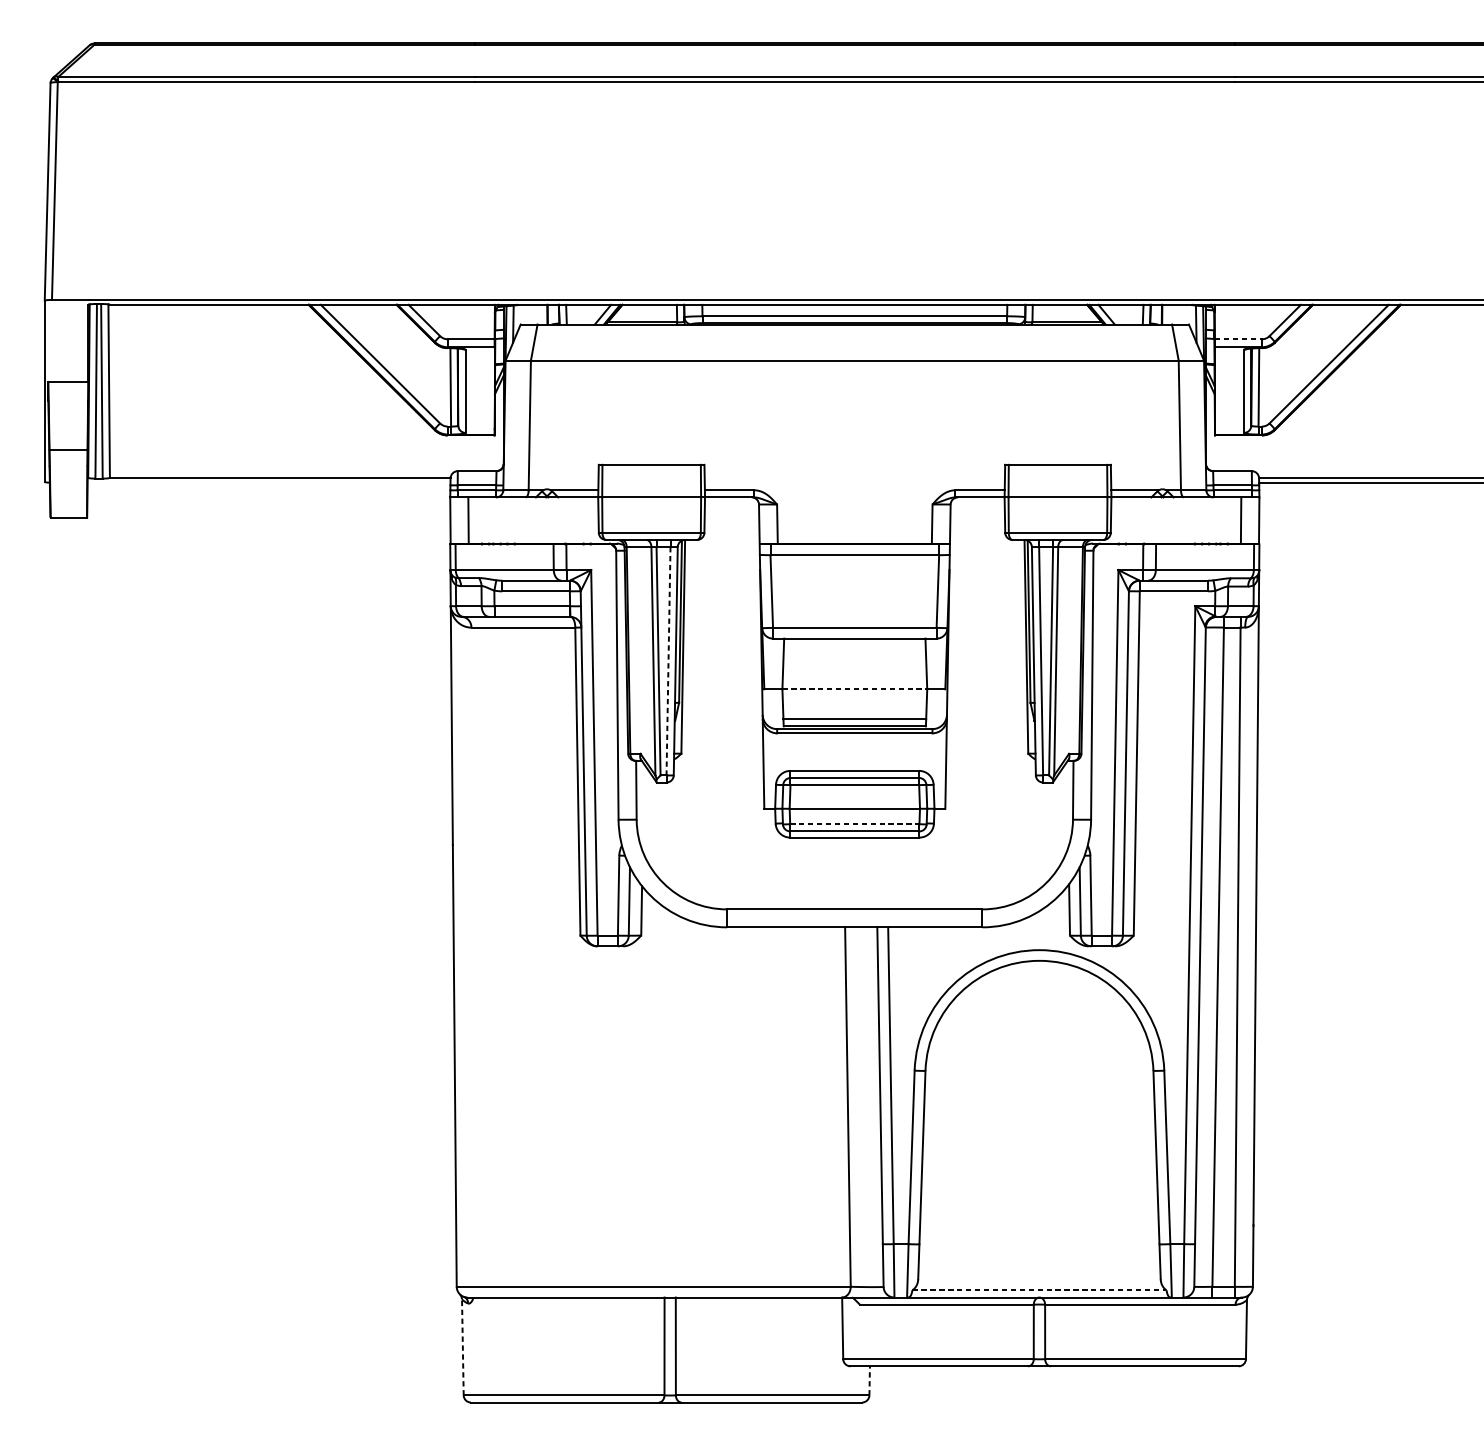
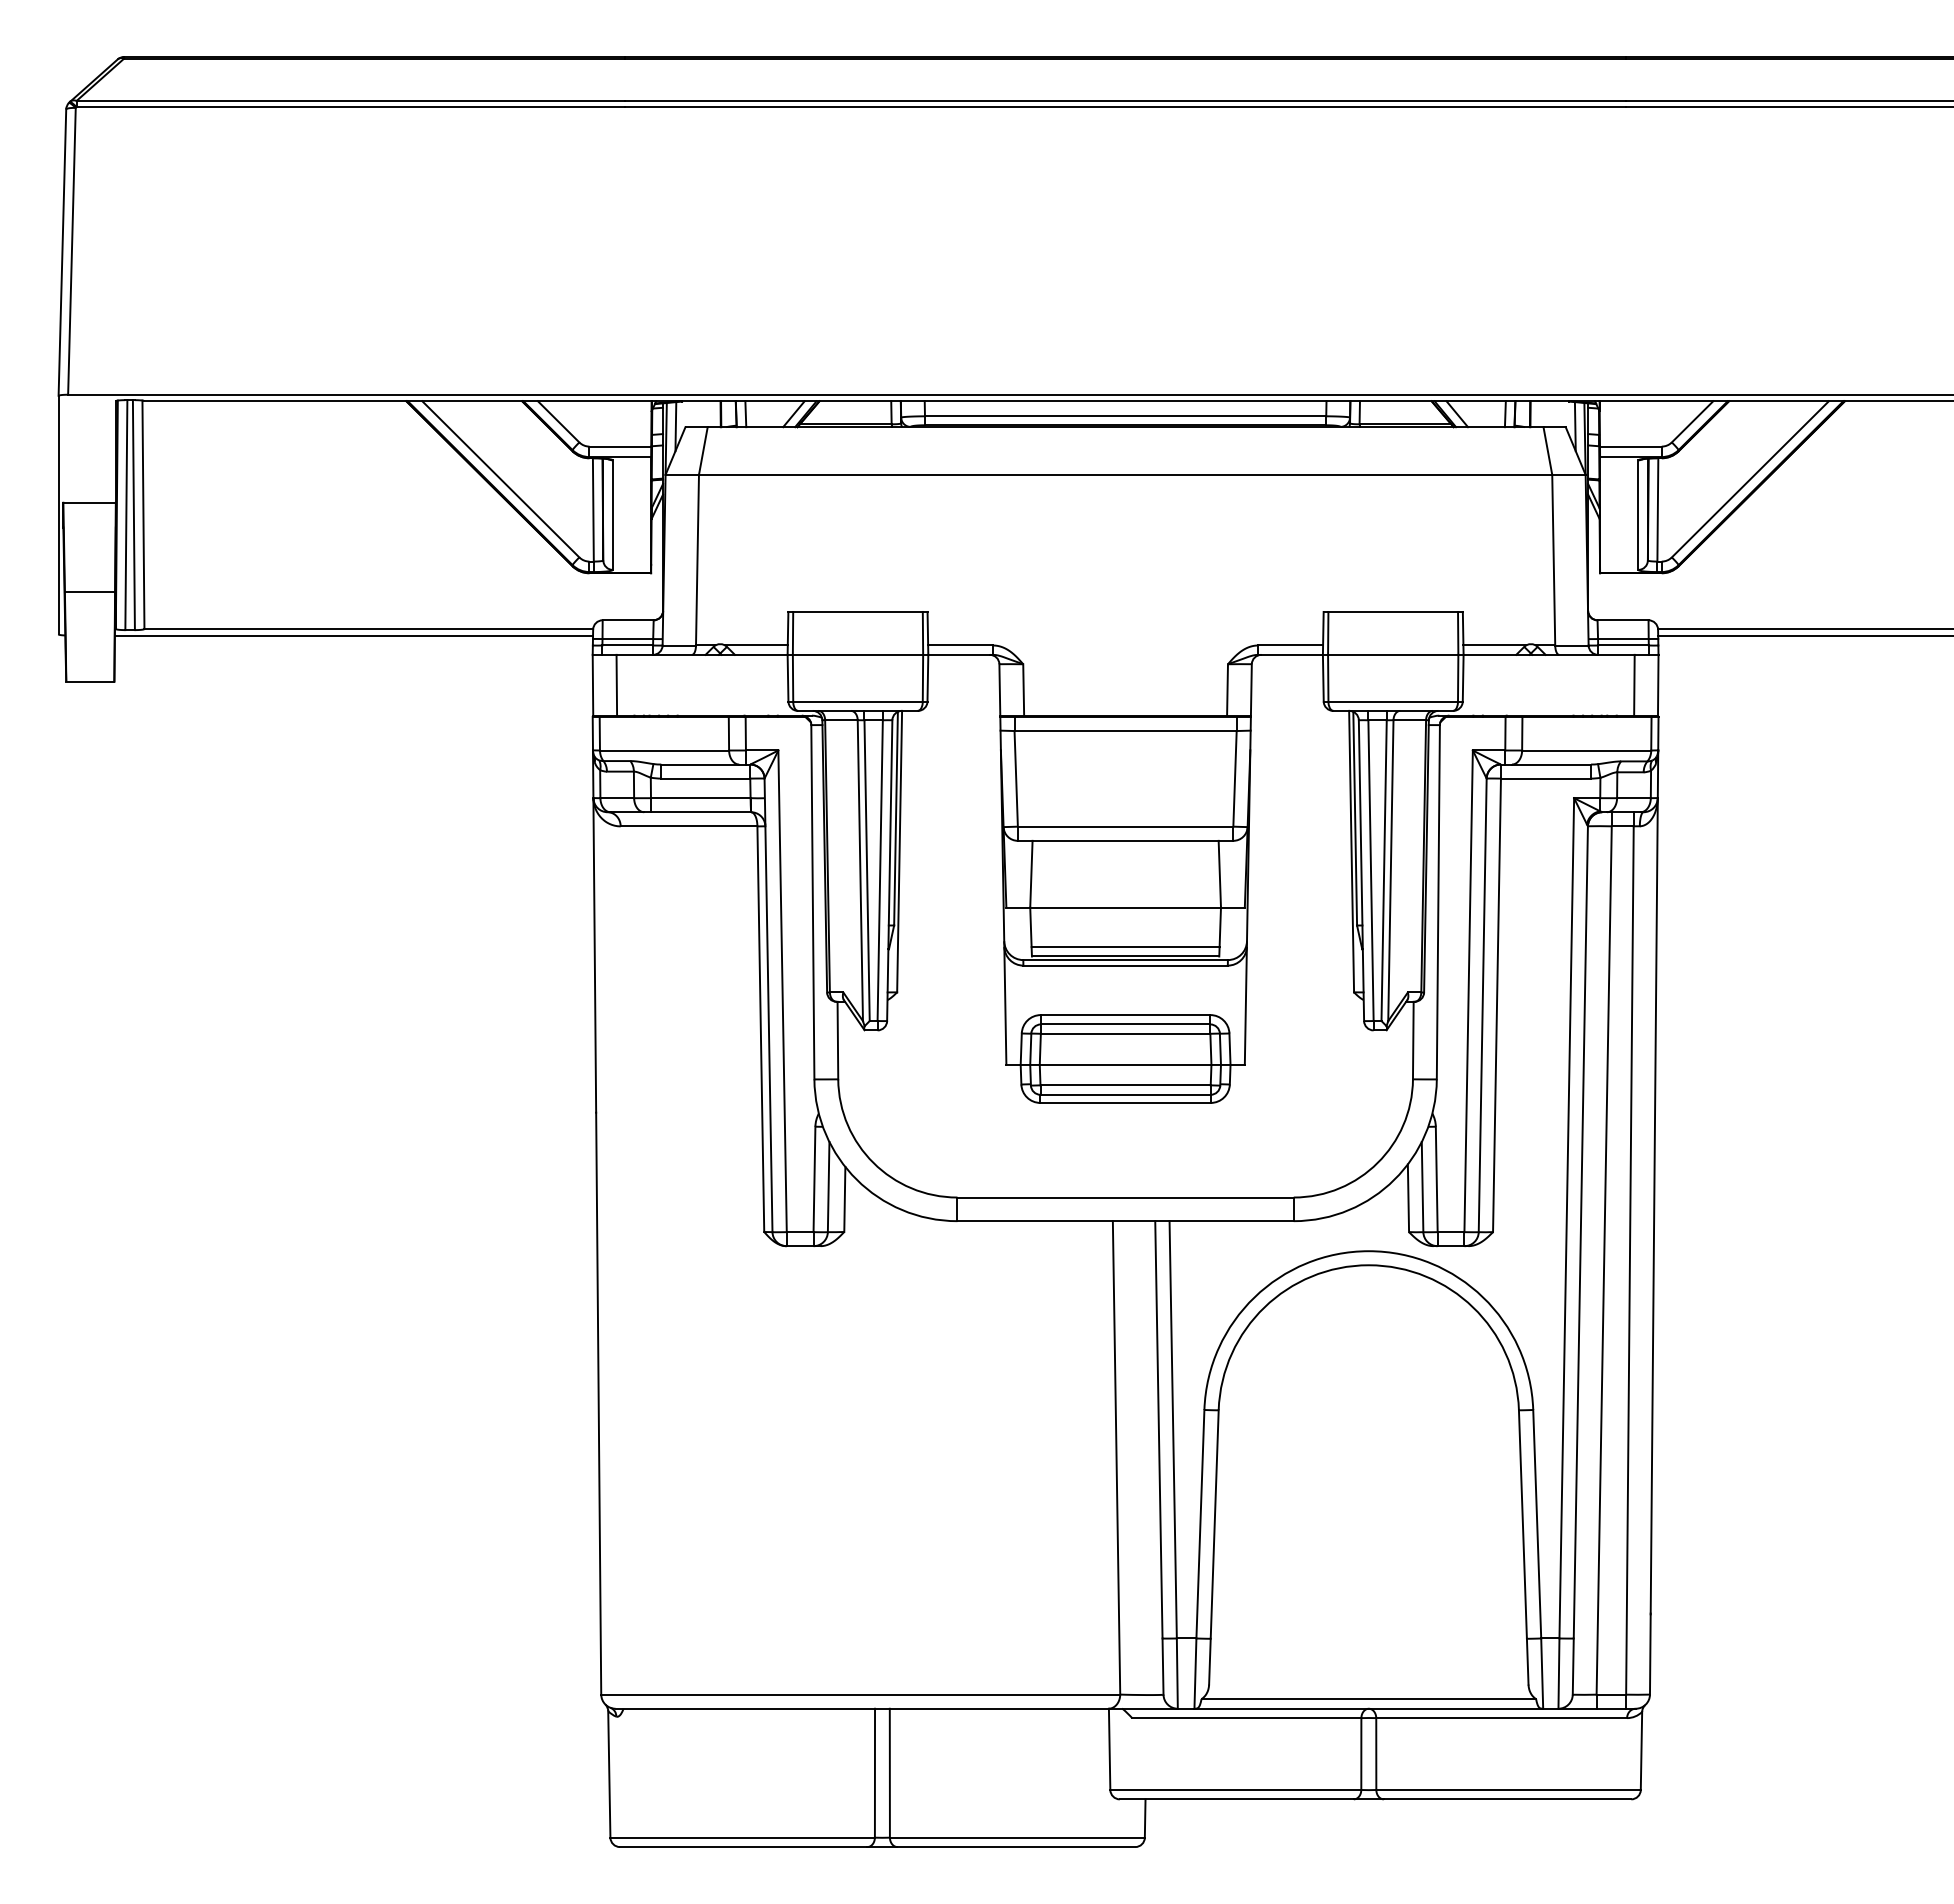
line: (1238, 339) -> (1630, 446), dashed -> solid
line: (268, 482) -> (353, 635), added
line: (668, 661) -> (880, 871), dashed -> solid
line: (855, 689) -> (1126, 907), dashed -> solid
line: (855, 824) -> (1126, 1085), dashed -> solid
line: (1039, 1290) -> (1369, 1699), dashed -> solid
line: (462, 1346) -> (609, 1773), dashed -> solid
line: (869, 1380) -> (1145, 1818), dashed -> solid

